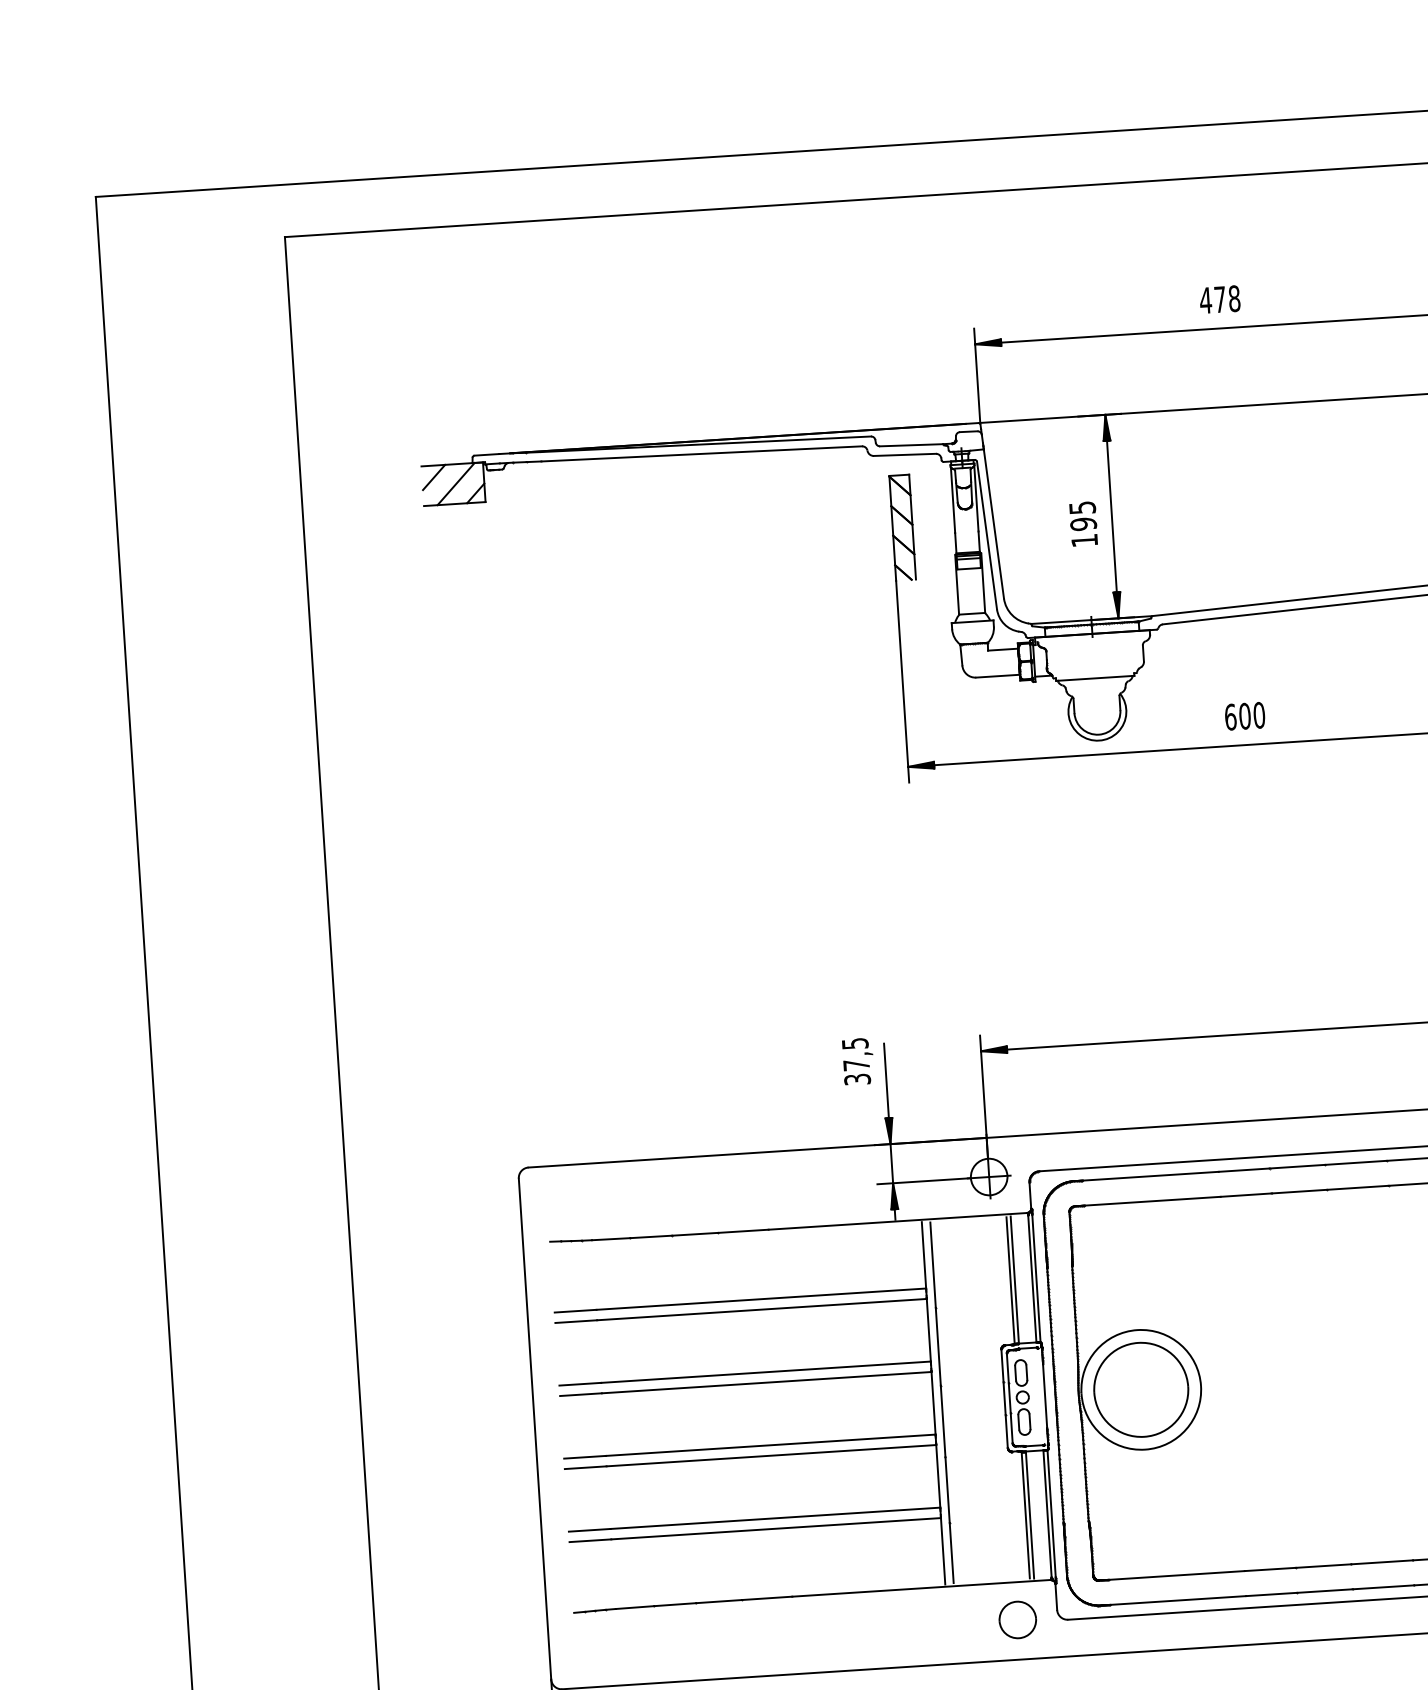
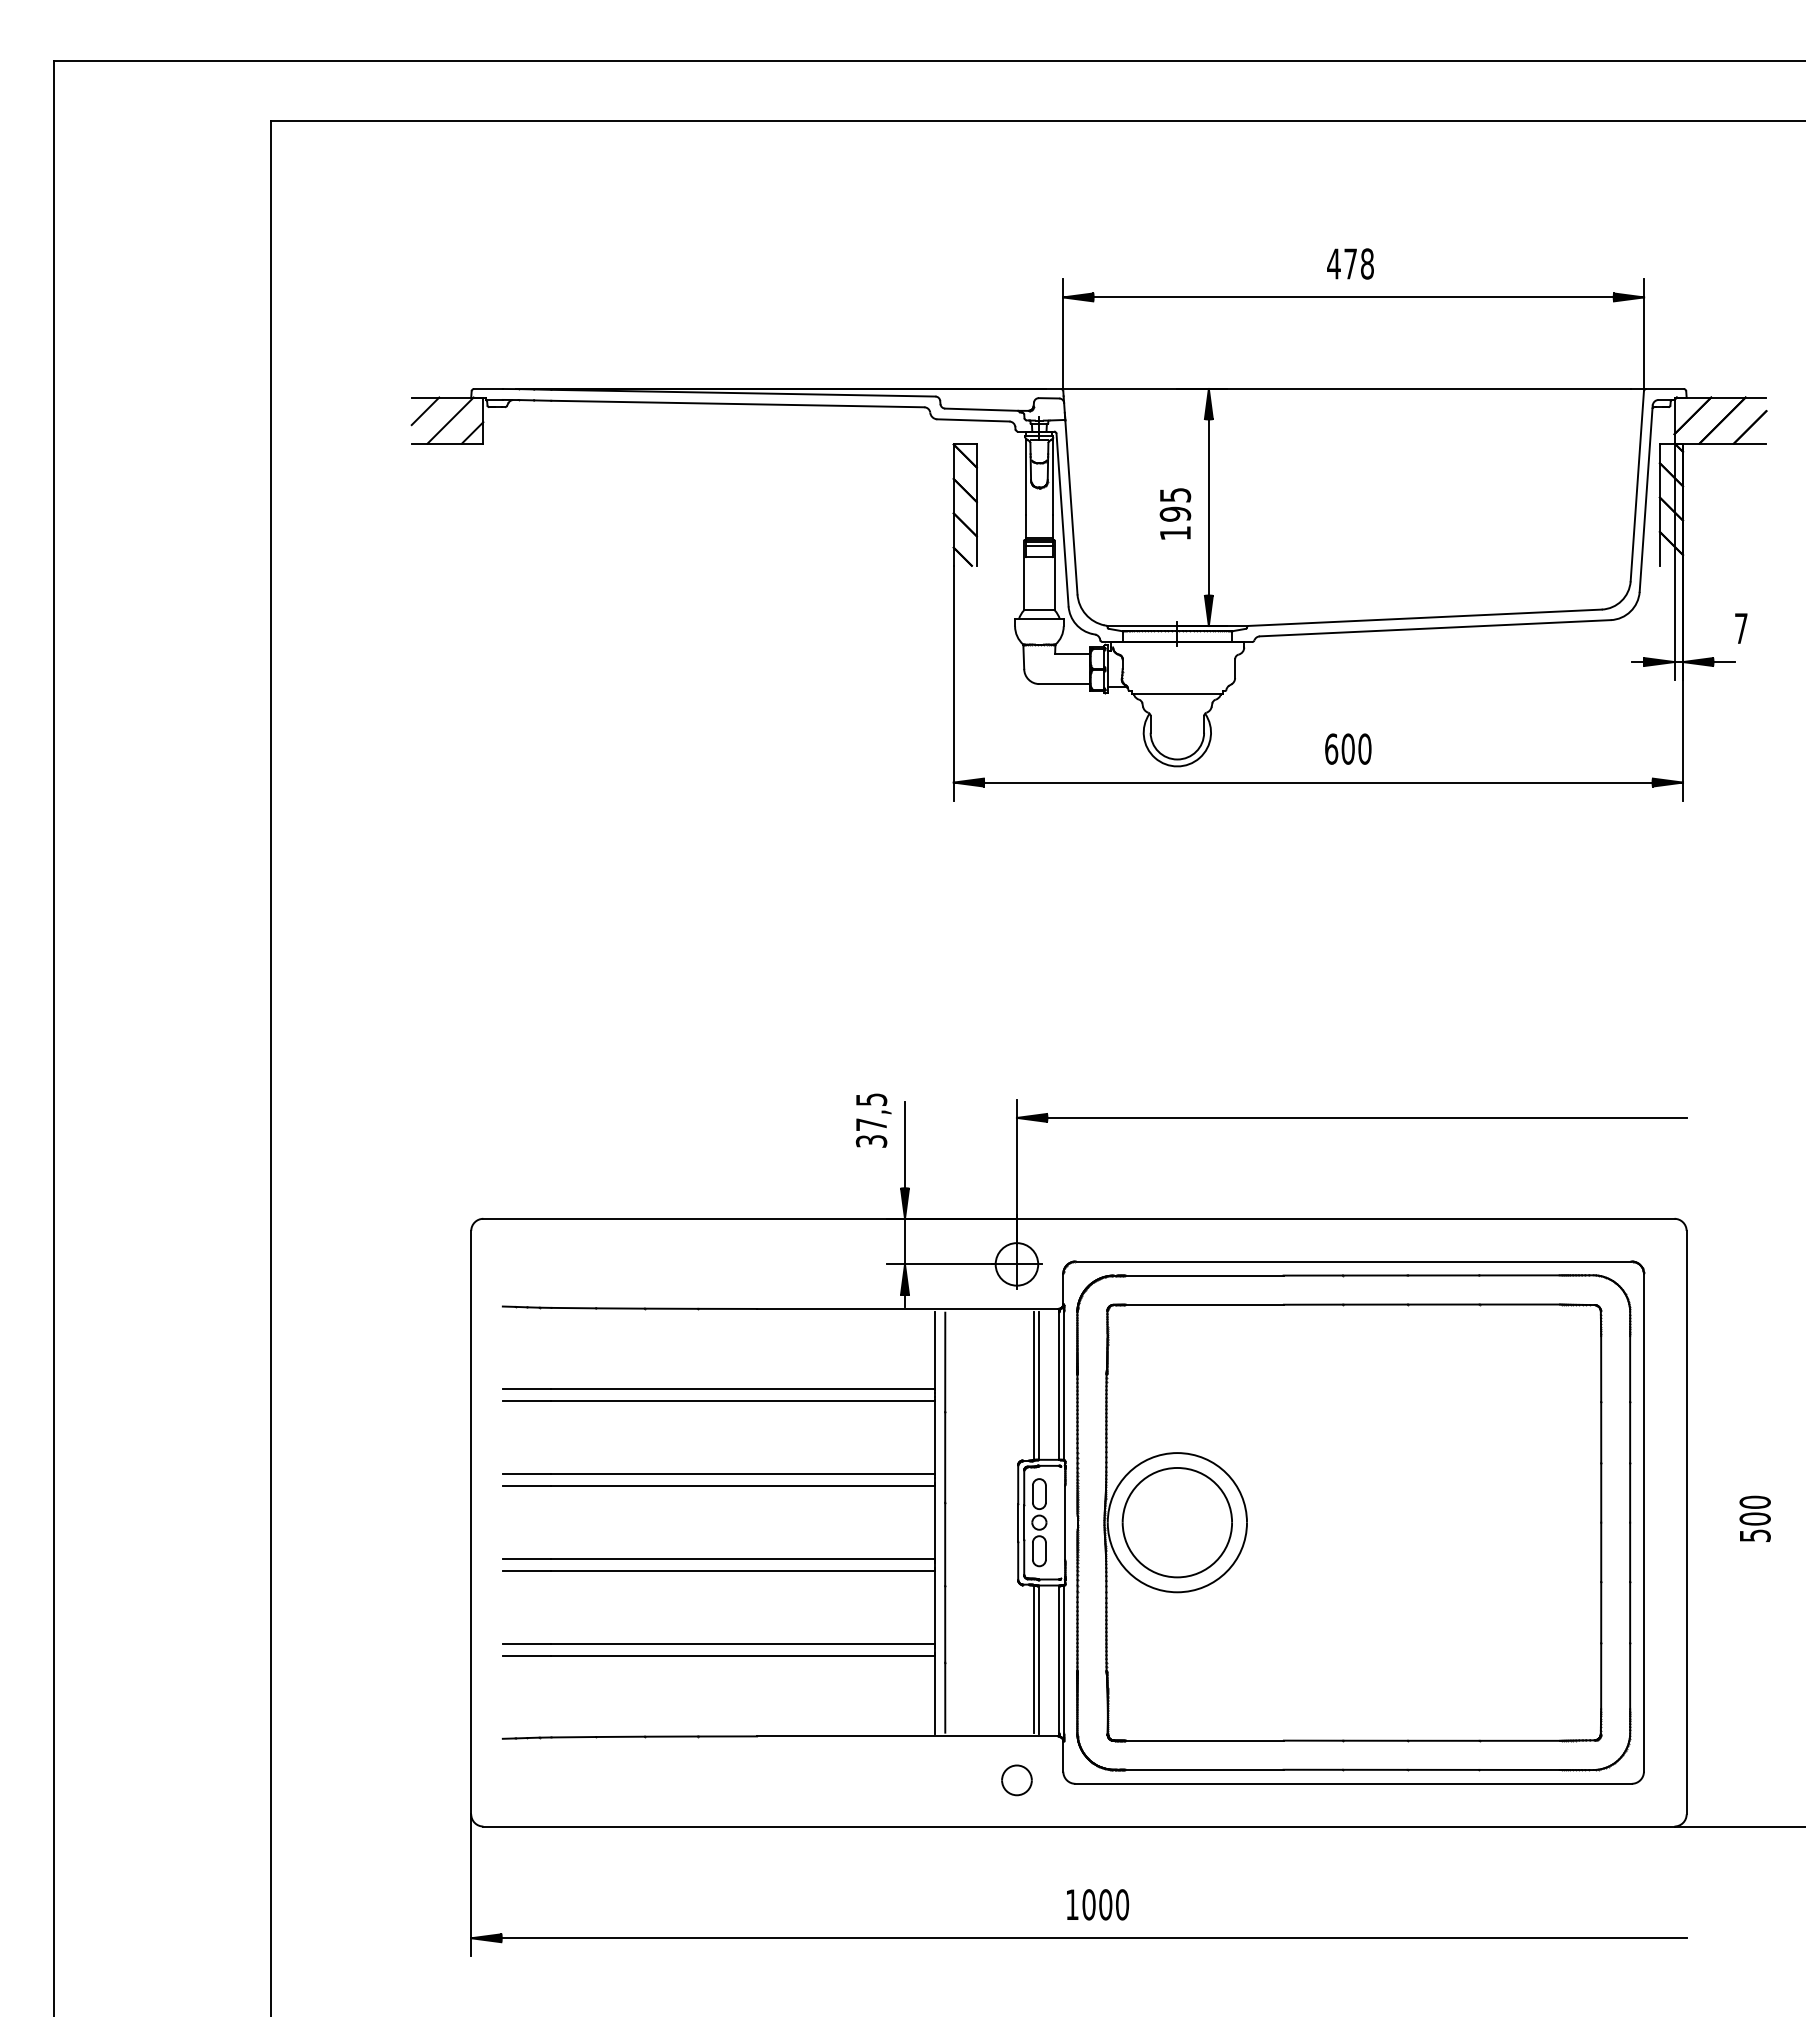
part: (1017, 1620) -> (1016, 1780), size x0.7

